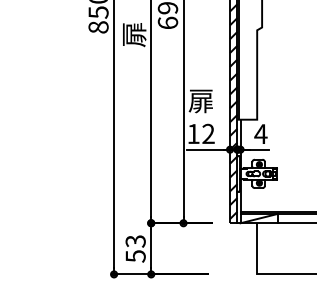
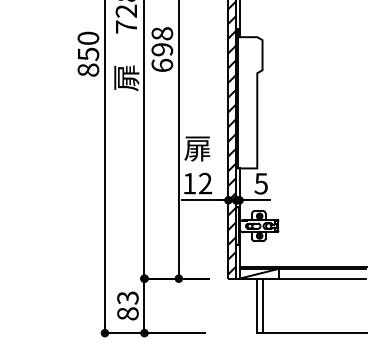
text: (261, 133) -> (261, 183), 4 -> 5
line: (262, 248) -> (262, 305), added
text: (135, 255) -> (127, 313), 53 -> 83

